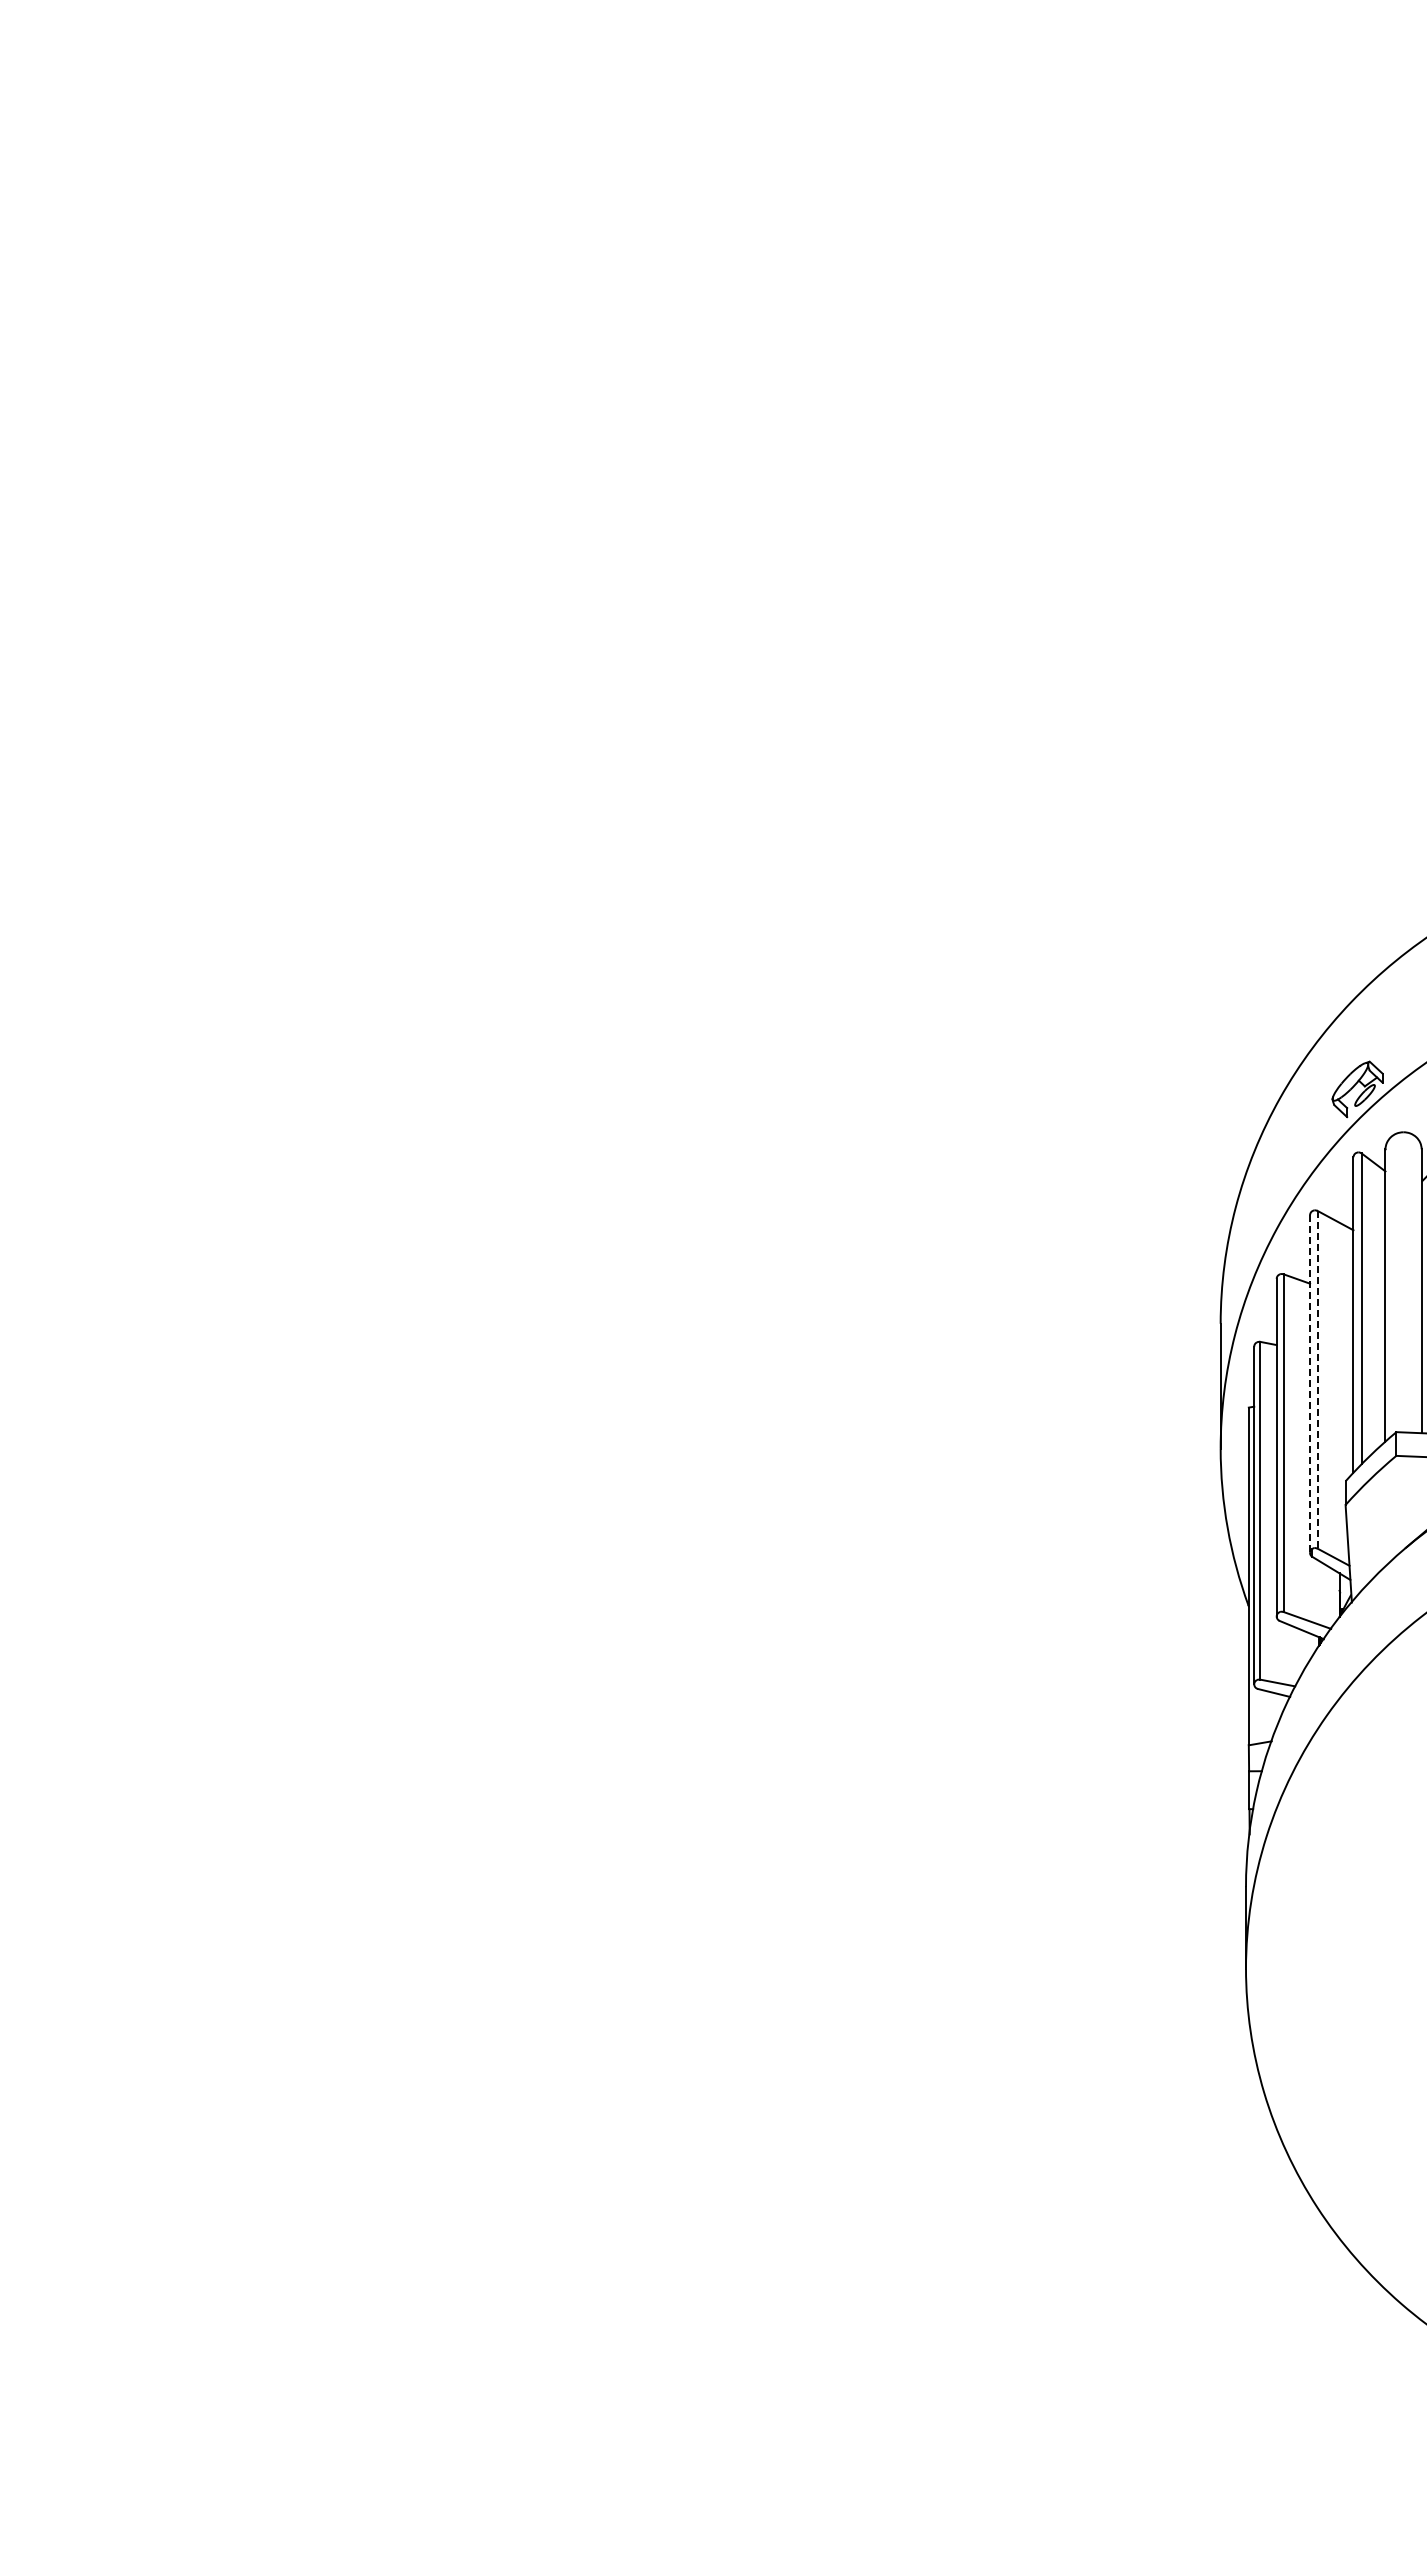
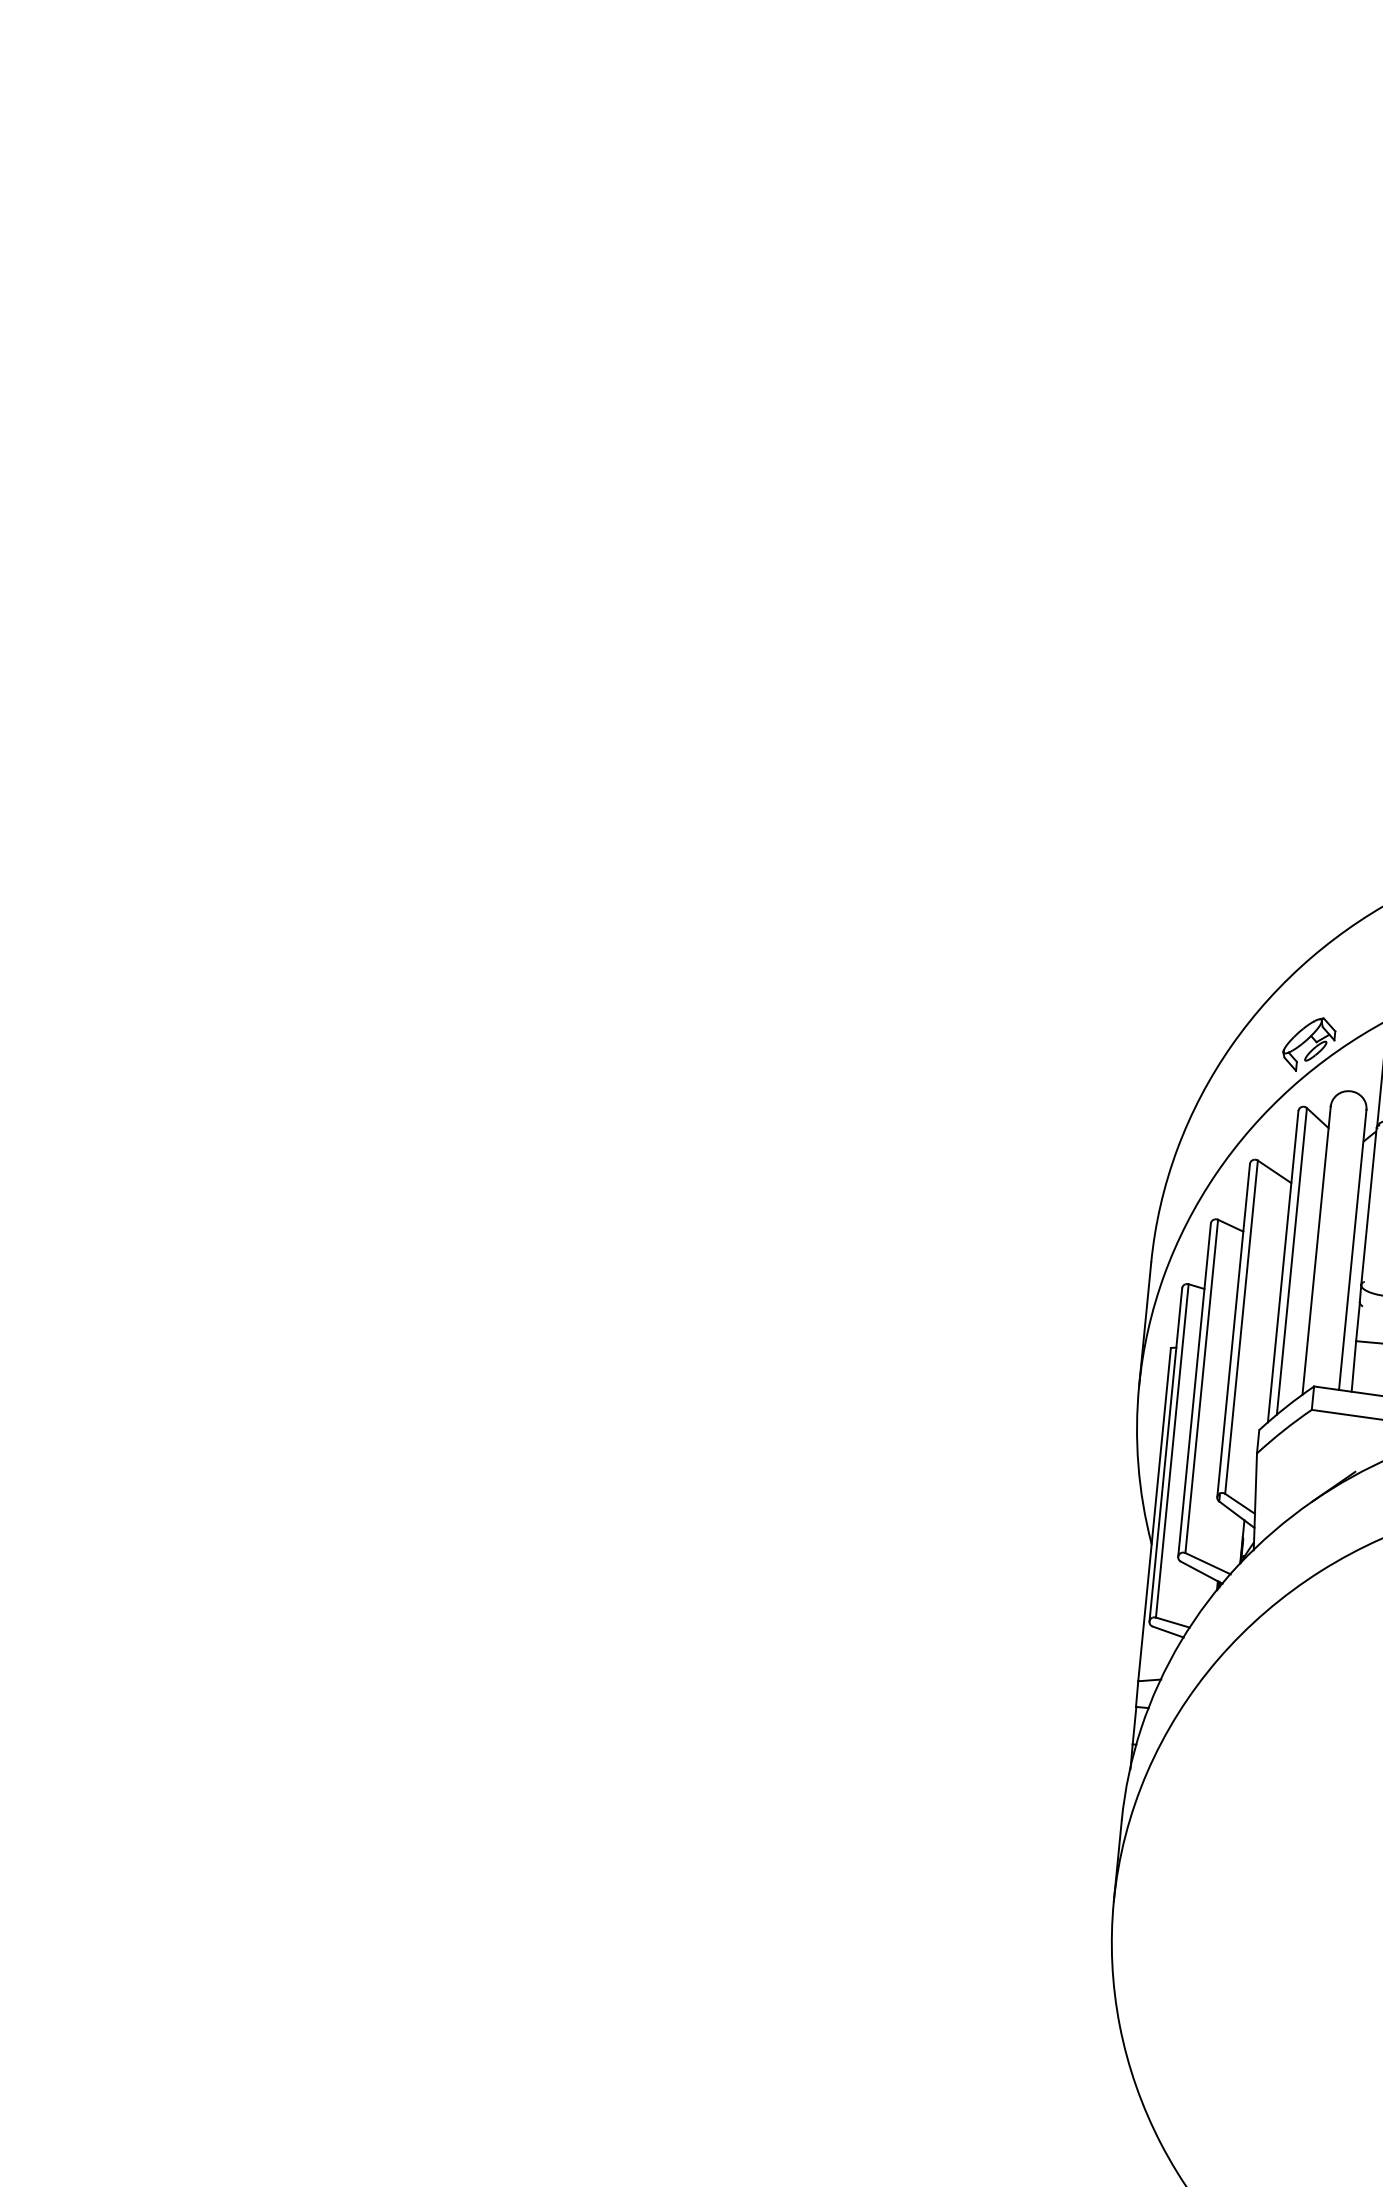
line: (1317, 1379) -> (1241, 1326), dashed -> solid
line: (1310, 1384) -> (1234, 1331), dashed -> solid

